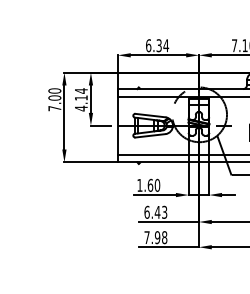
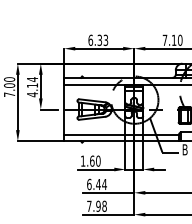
text: (166, 45) -> (106, 40), 6.34 -> 6.33
text: (164, 211) -> (104, 183), 6.43 -> 6.44

